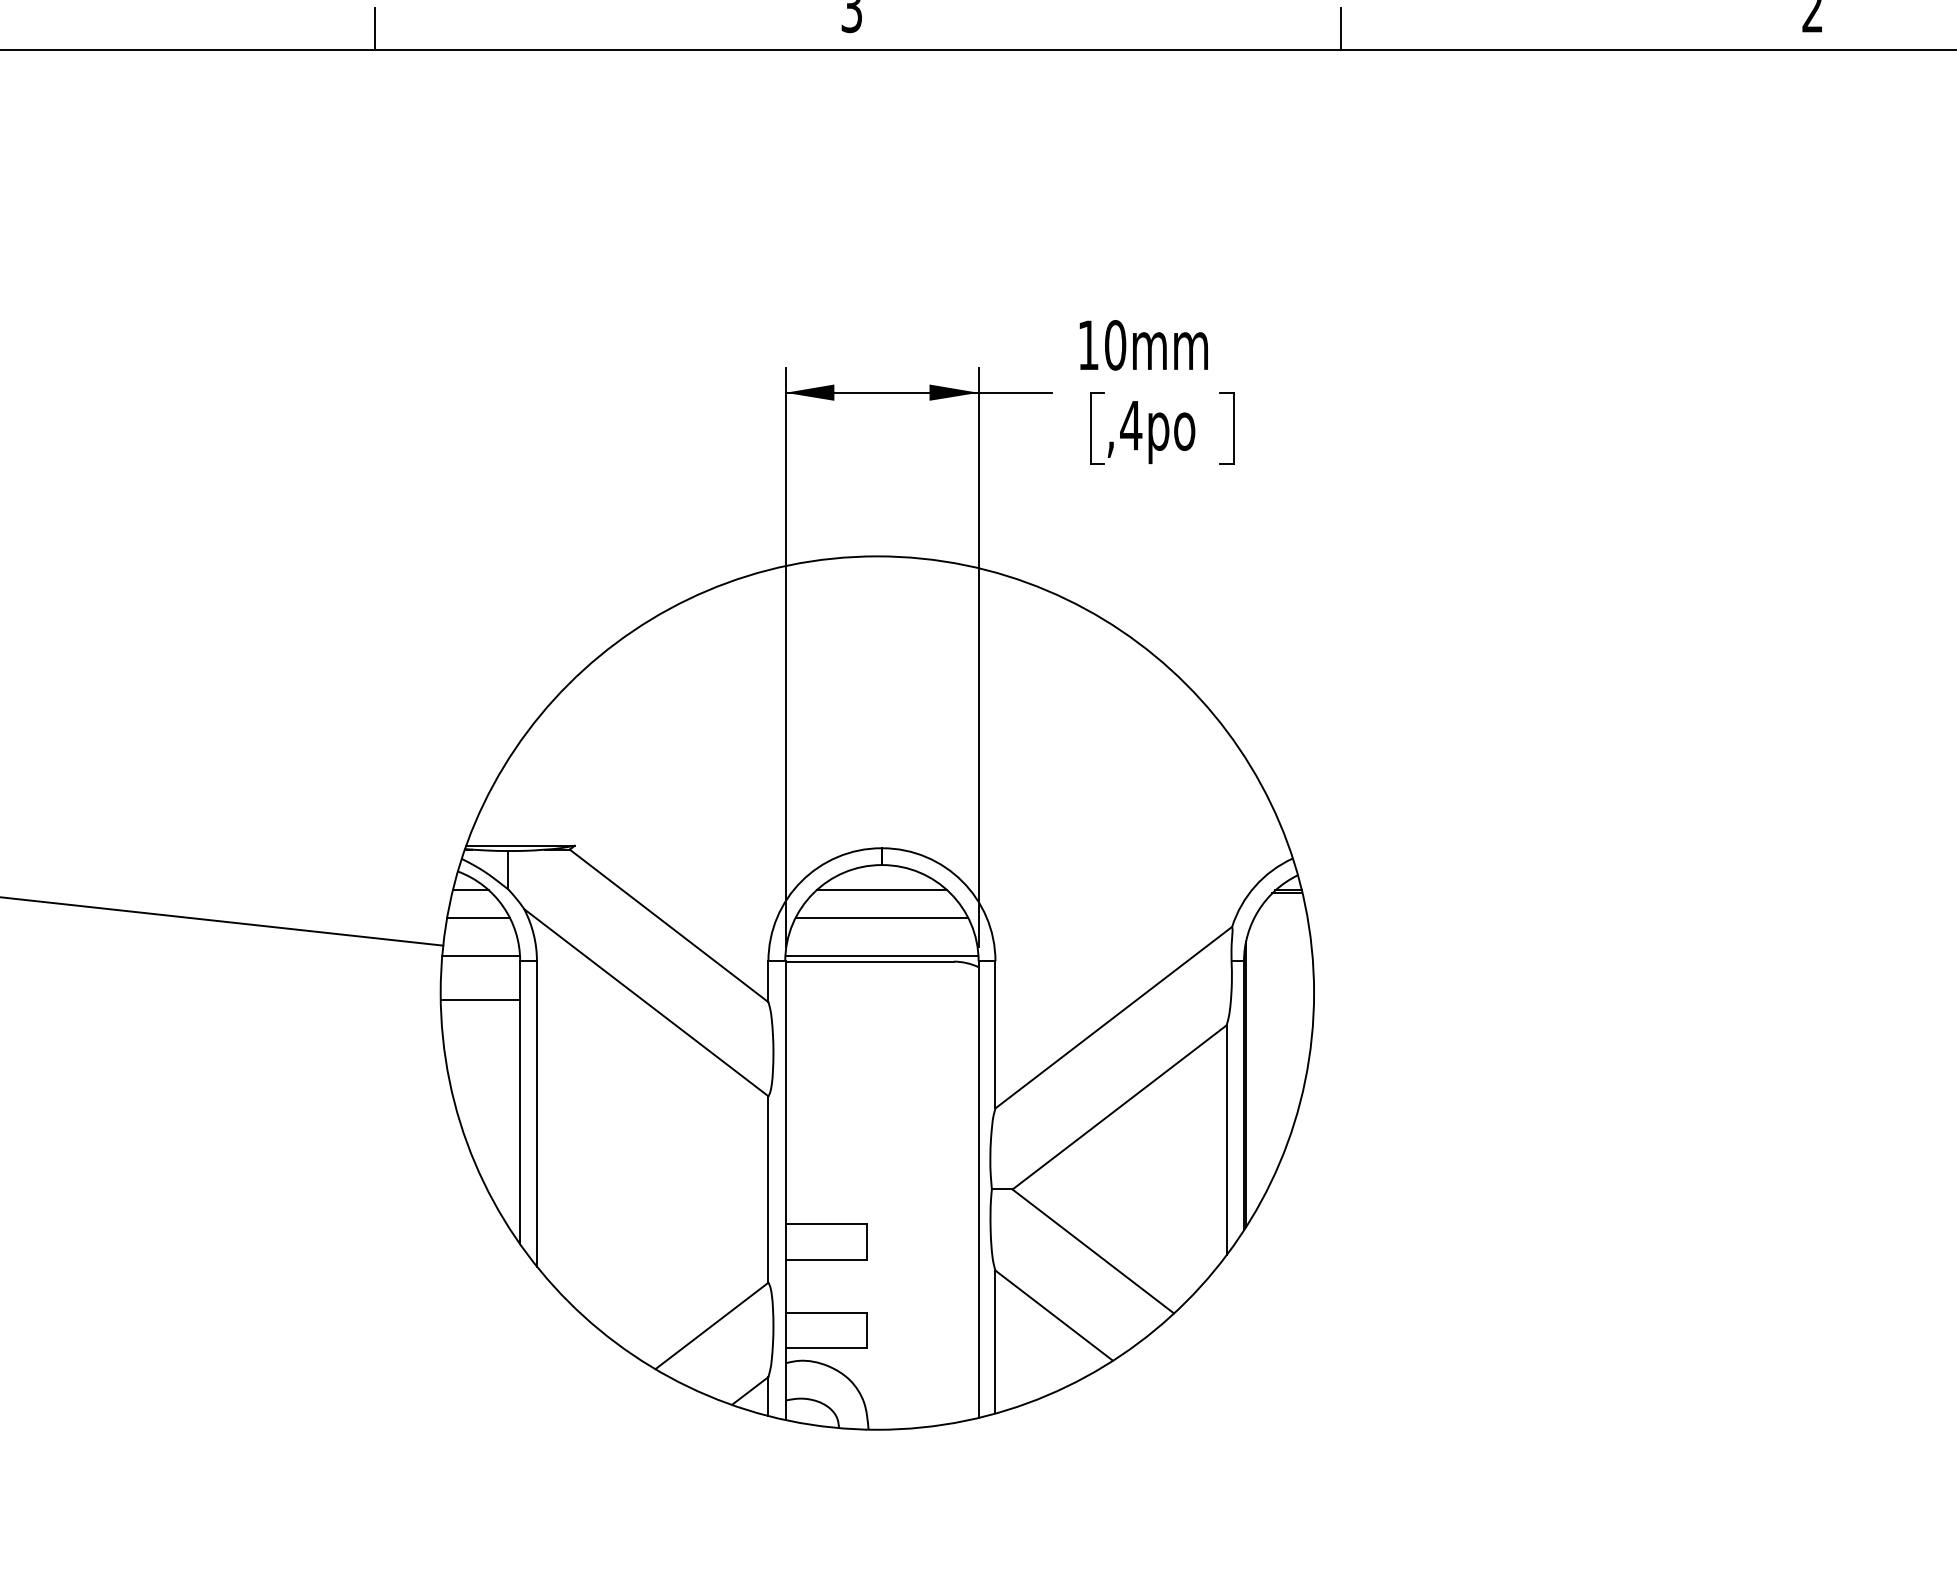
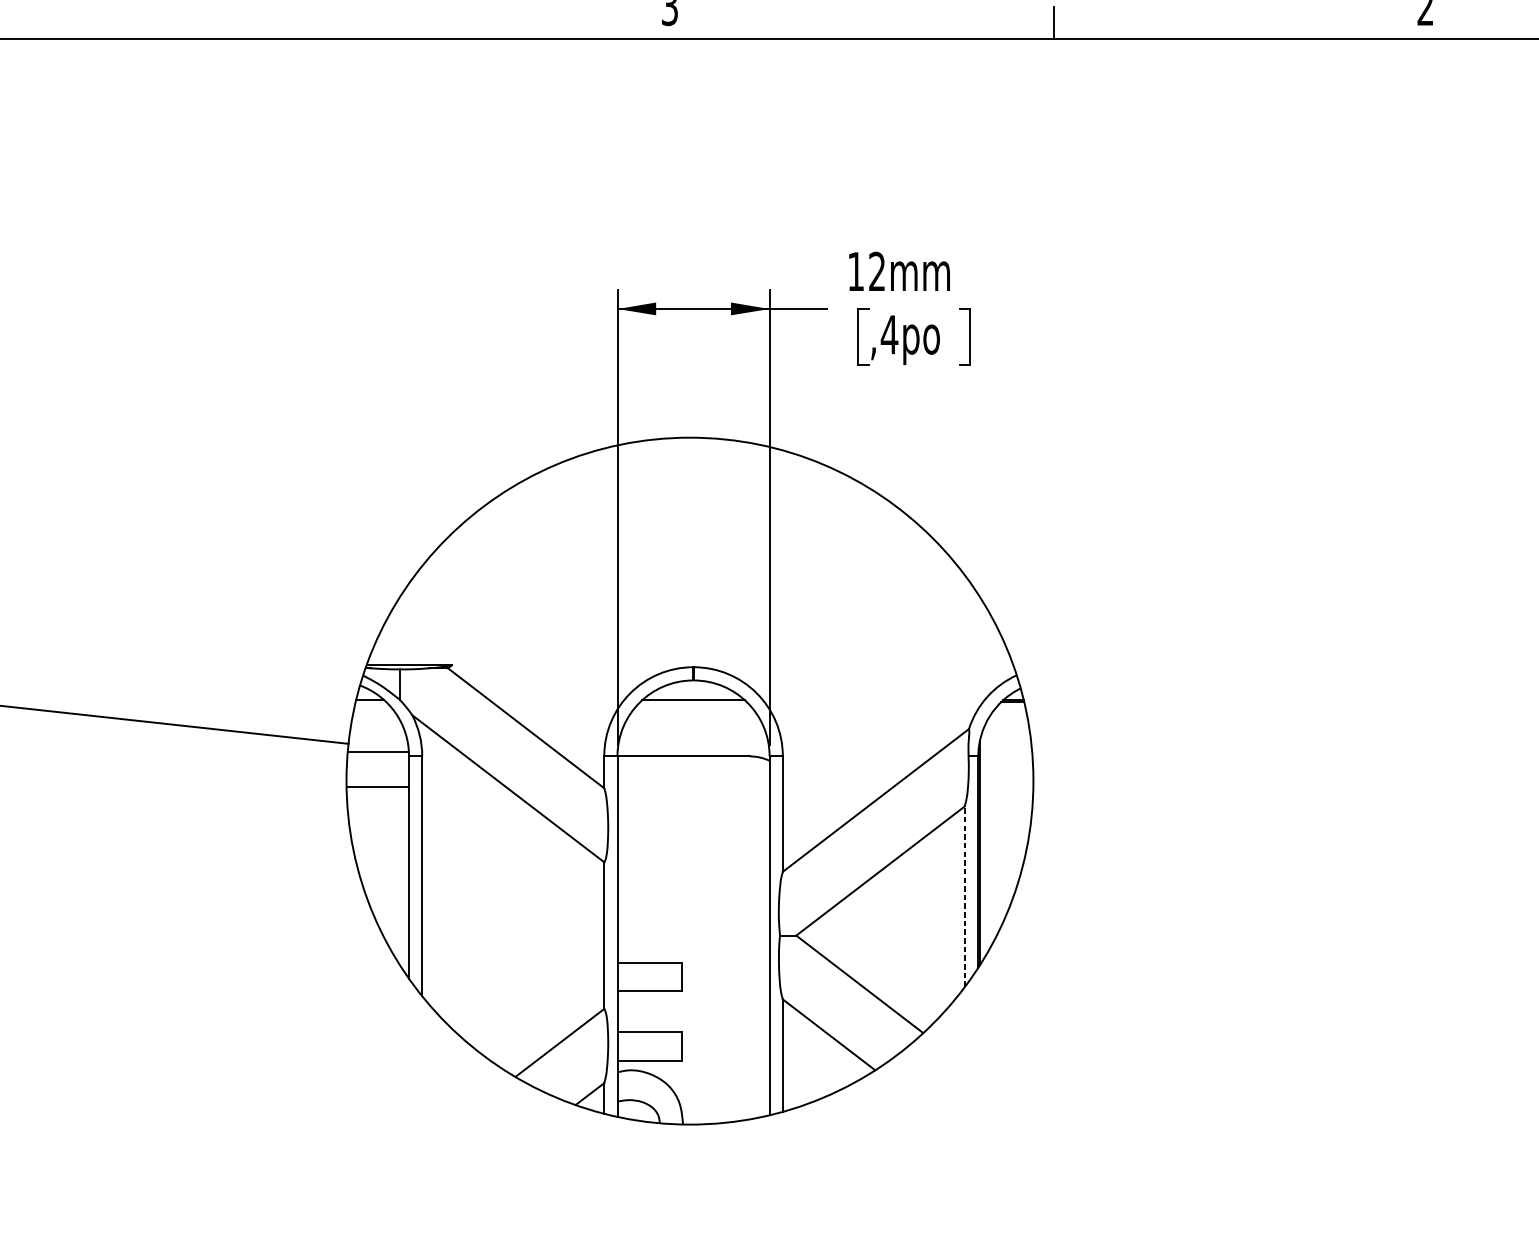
line: (374, 28) -> (294, 22), removed
text: (1115, 345) -> (877, 271), 10mm -> 12mm
line: (478, 917) -> (376, 721), removed
line: (881, 917) -> (693, 721), removed
line: (881, 956) -> (693, 752), removed
line: (1226, 1139) -> (964, 896), solid -> dashed

